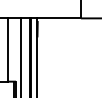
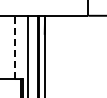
line: (8, 50) -> (15, 47), solid -> dashed

